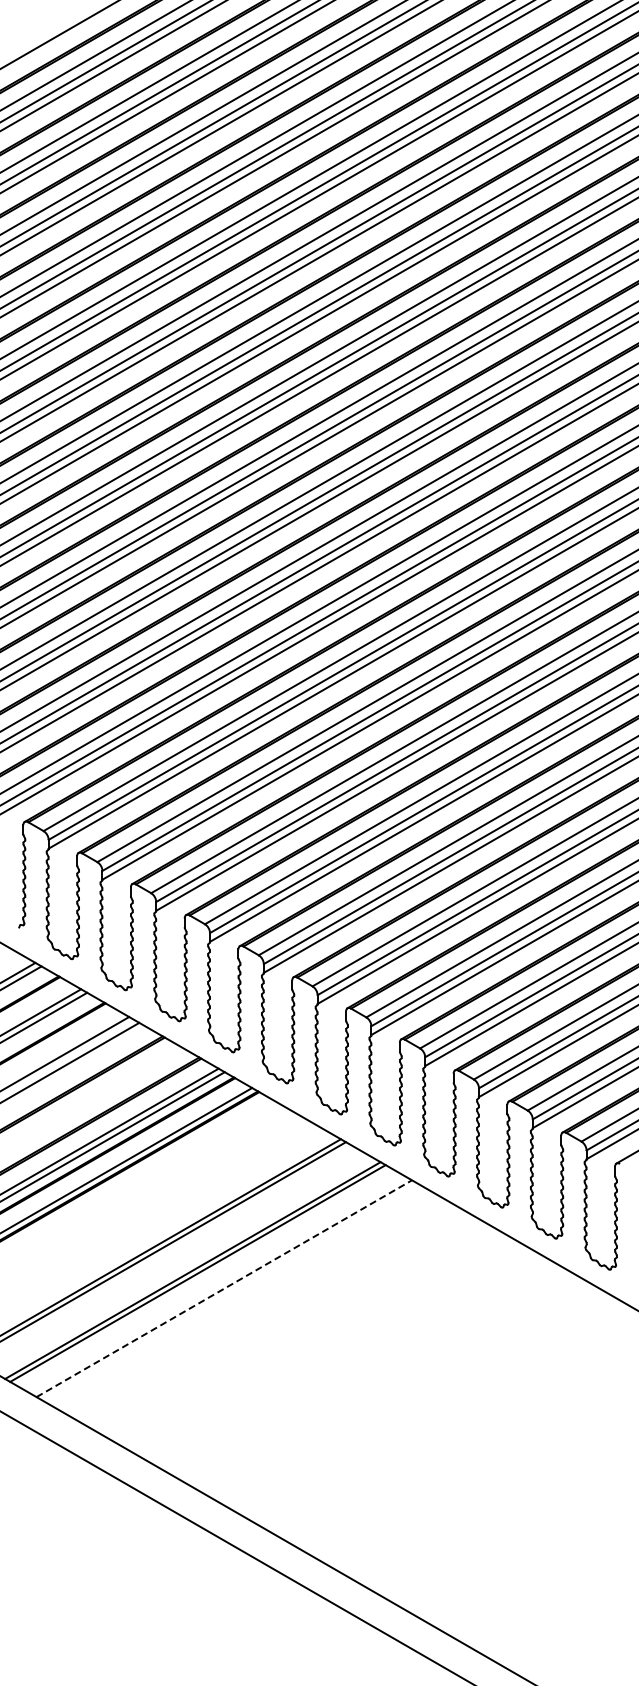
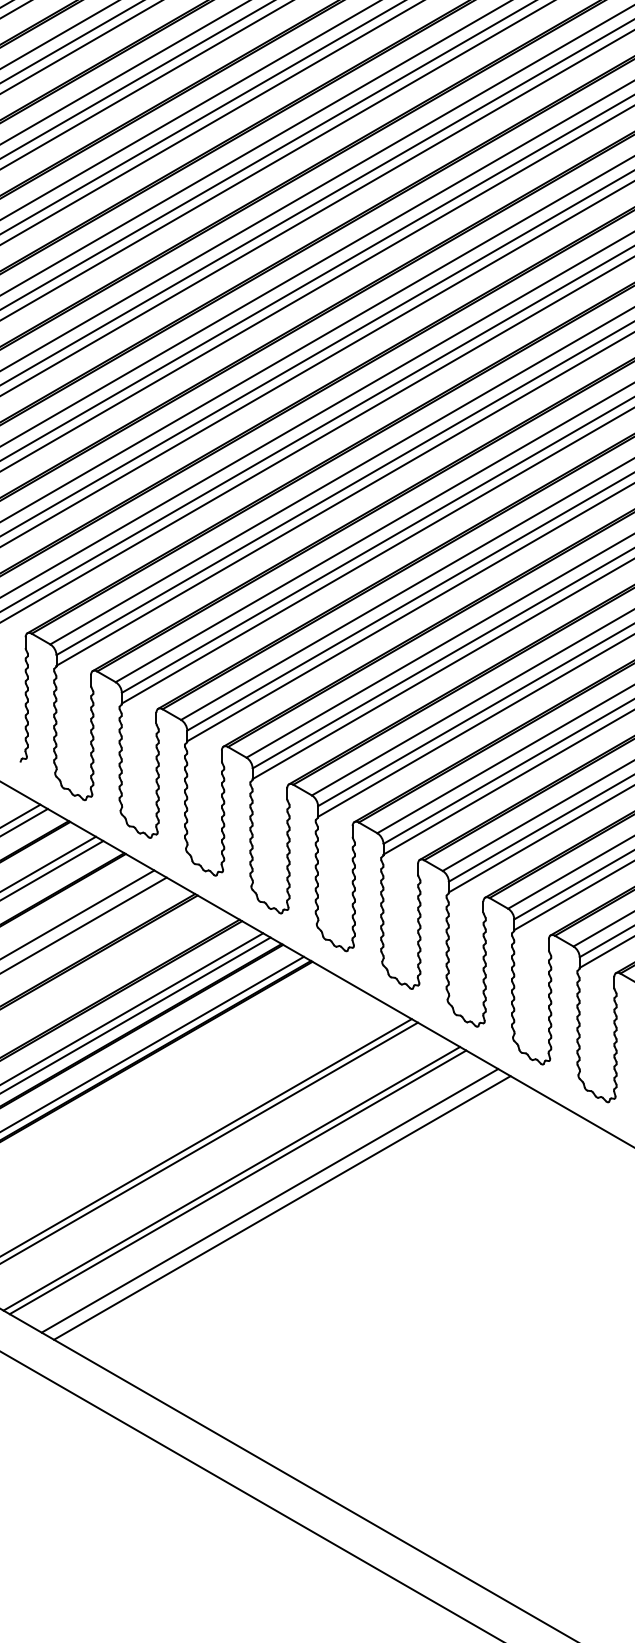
line: (224, 1288) -> (270, 1200), dashed -> solid
line: (234, 1294) -> (282, 1207), added

